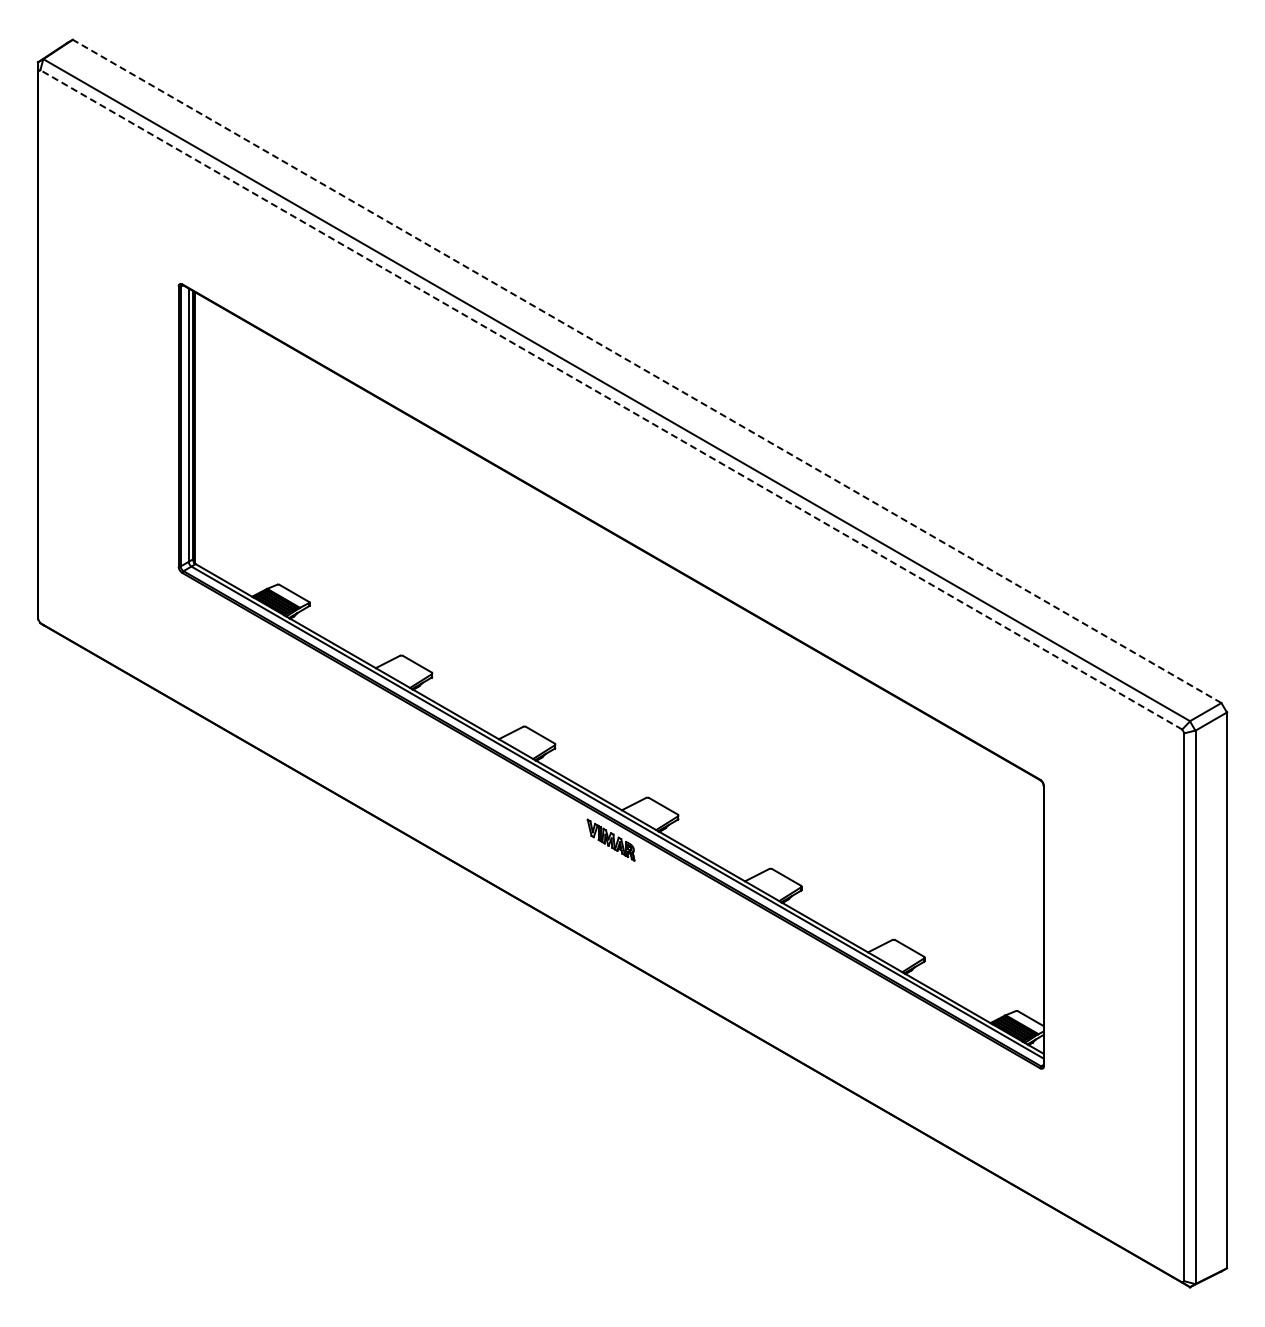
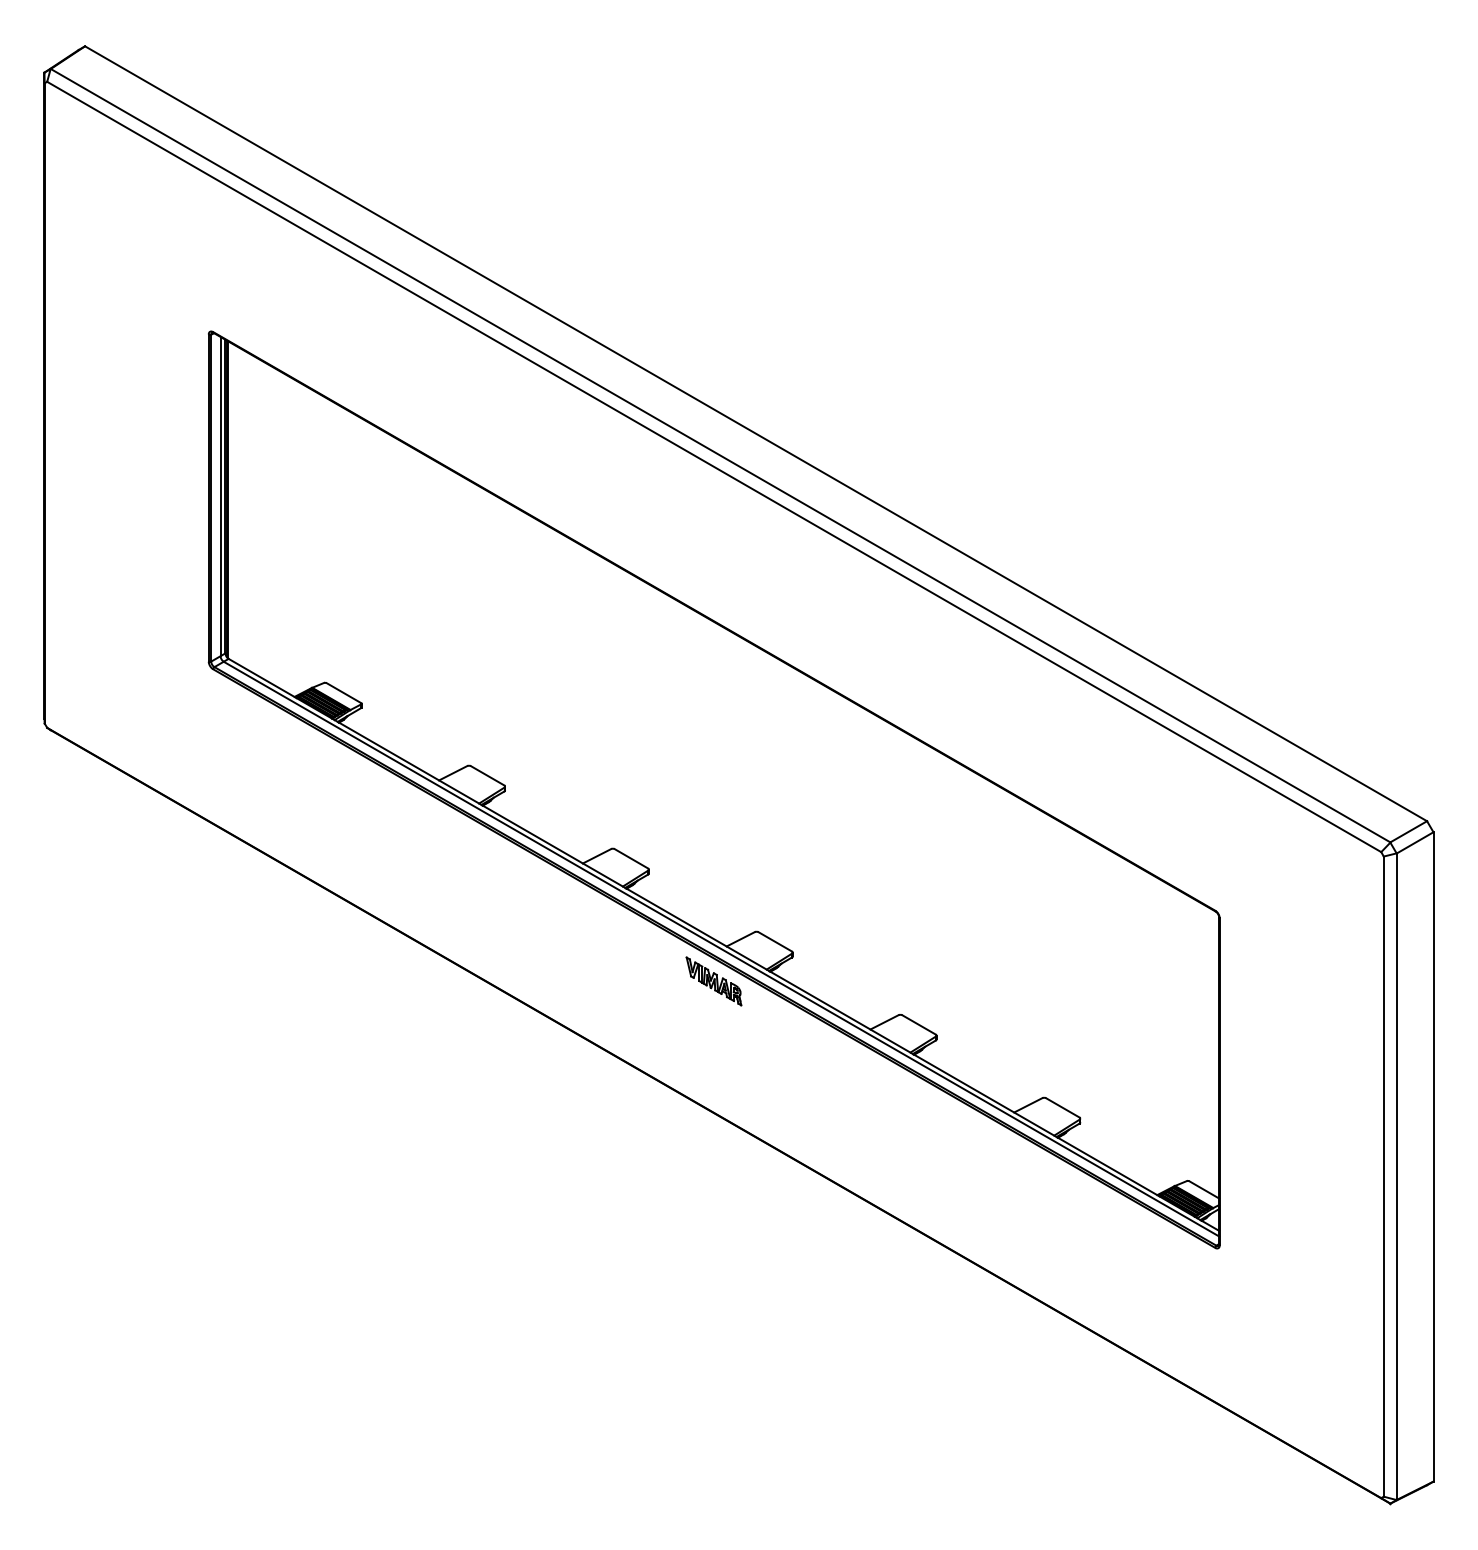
line: (646, 371) -> (755, 433), dashed -> solid
line: (610, 399) -> (713, 466), dashed -> solid

